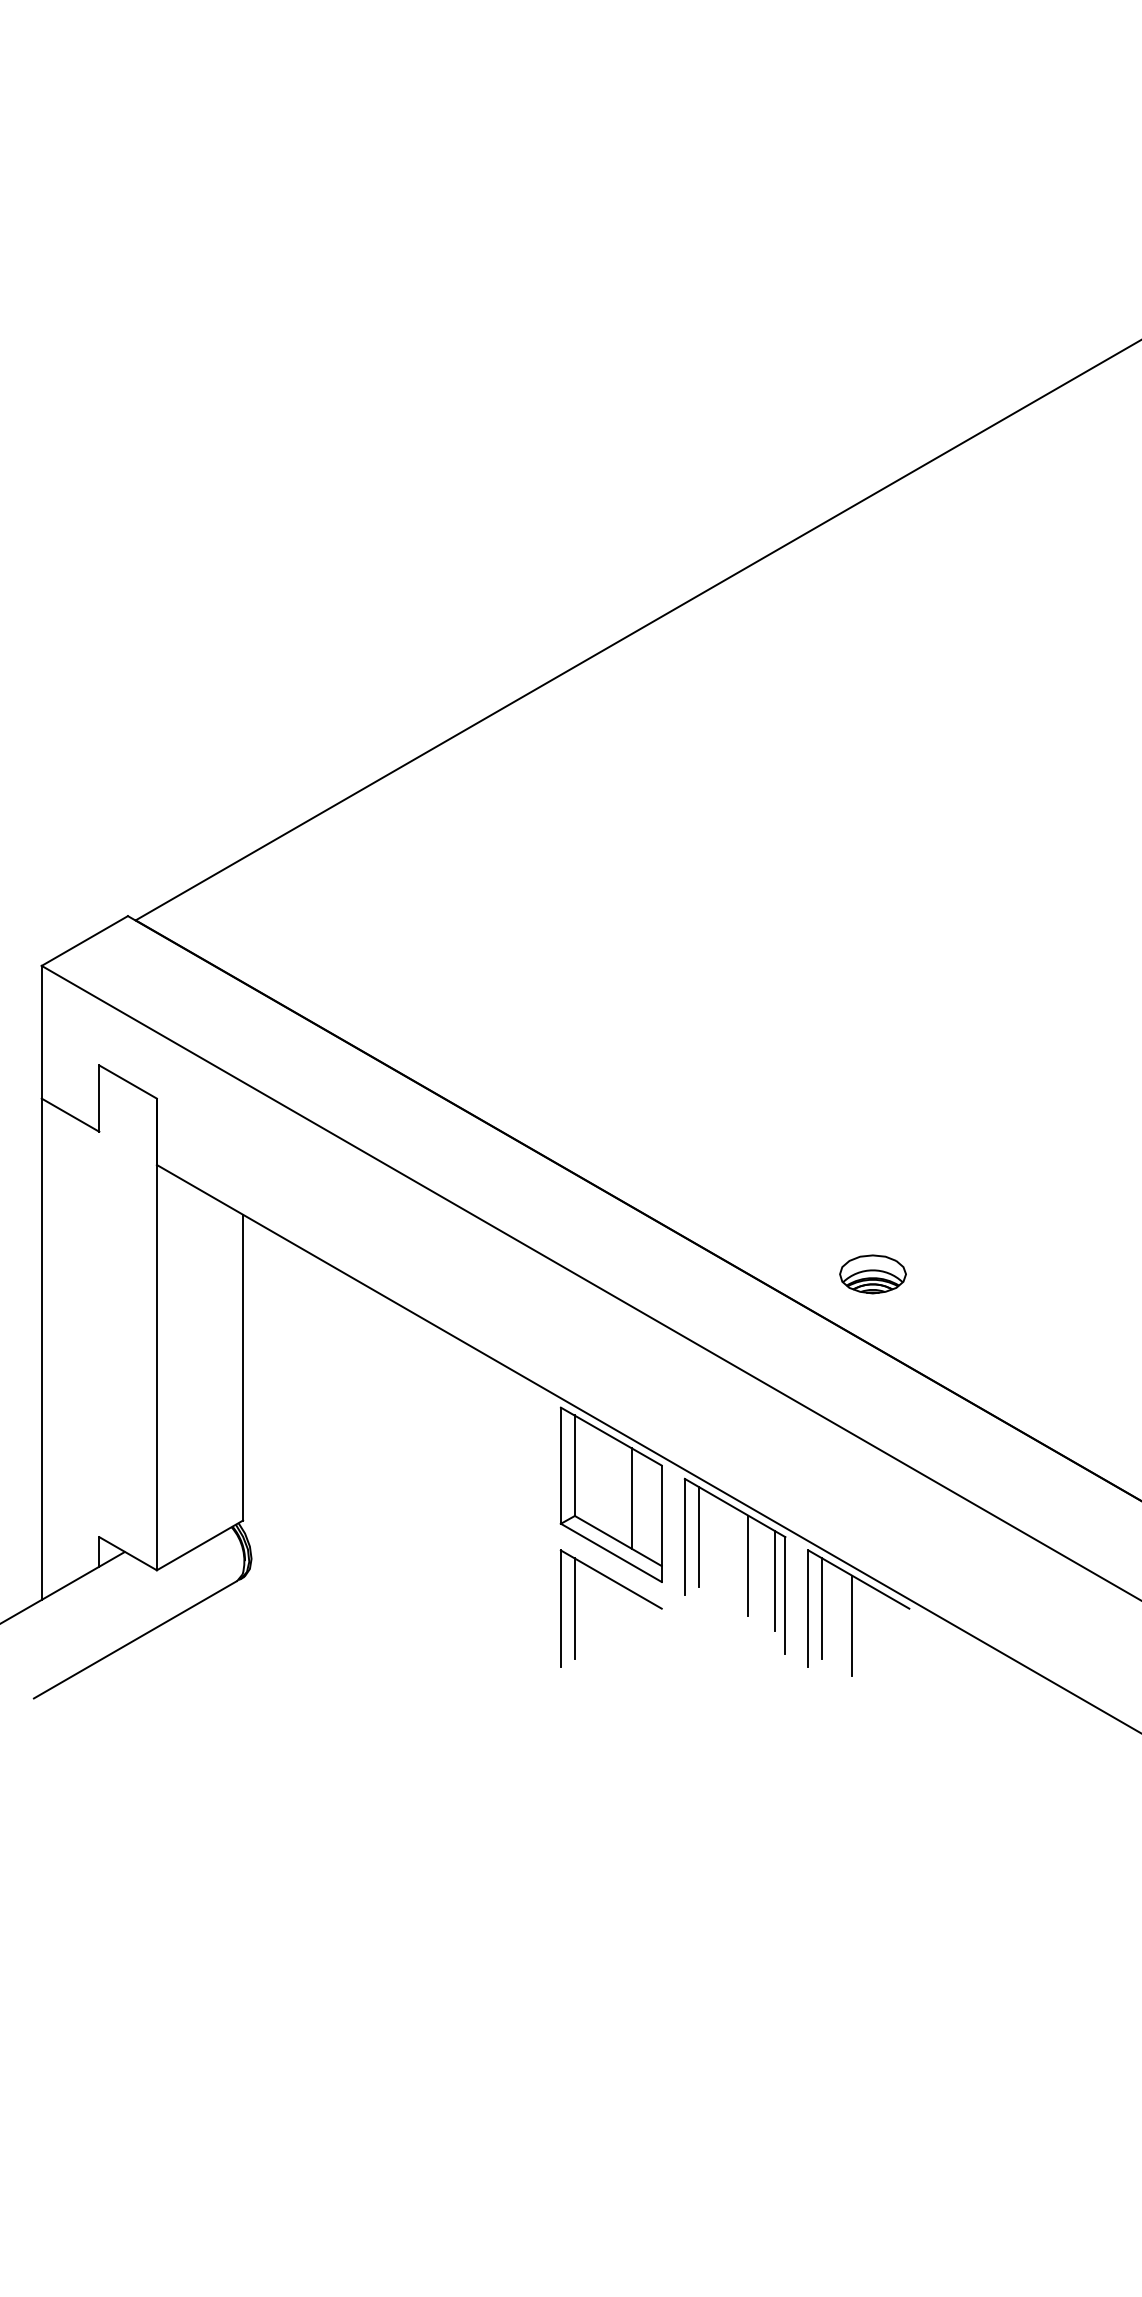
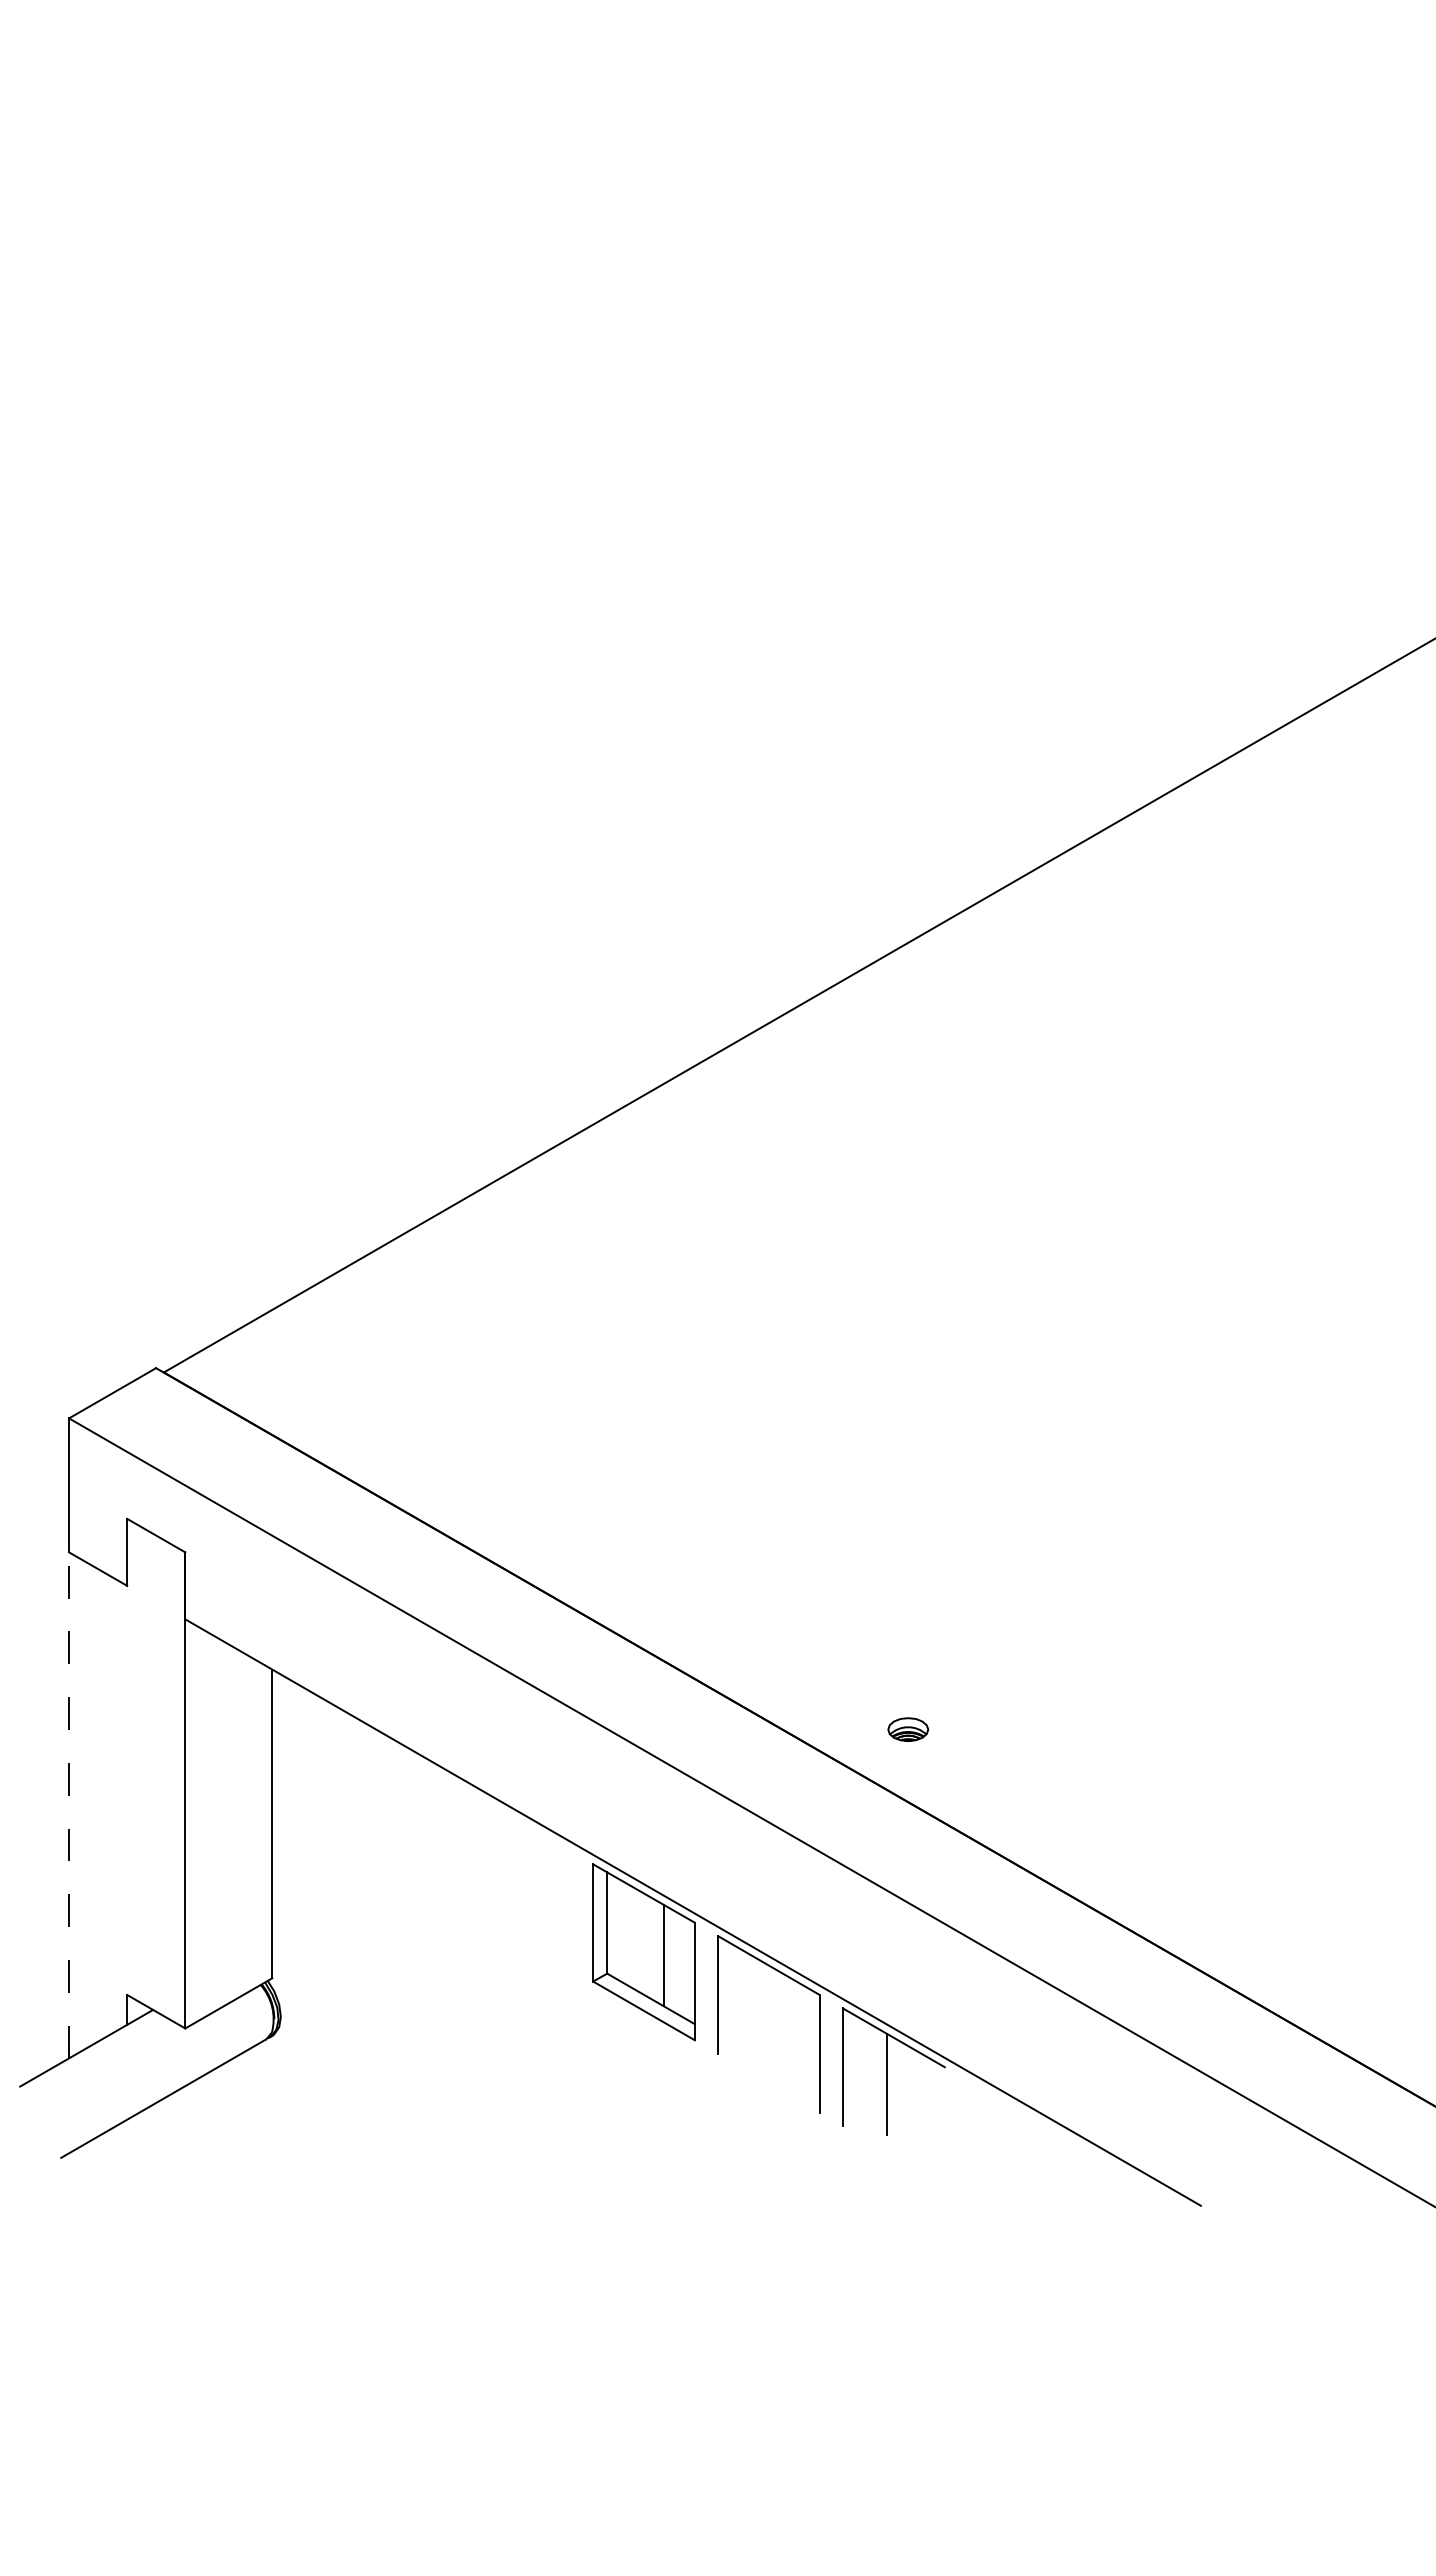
part: (873, 1274) -> (908, 1729), size x0.6
line: (42, 1348) -> (69, 1804), solid -> dashed
line: (698, 1536) -> (732, 1994), removed
line: (748, 1565) -> (782, 2023), removed
line: (774, 1580) -> (808, 2038), removed
part: (623, 1588) -> (656, 2046), removed
line: (822, 1607) -> (857, 2066), removed

